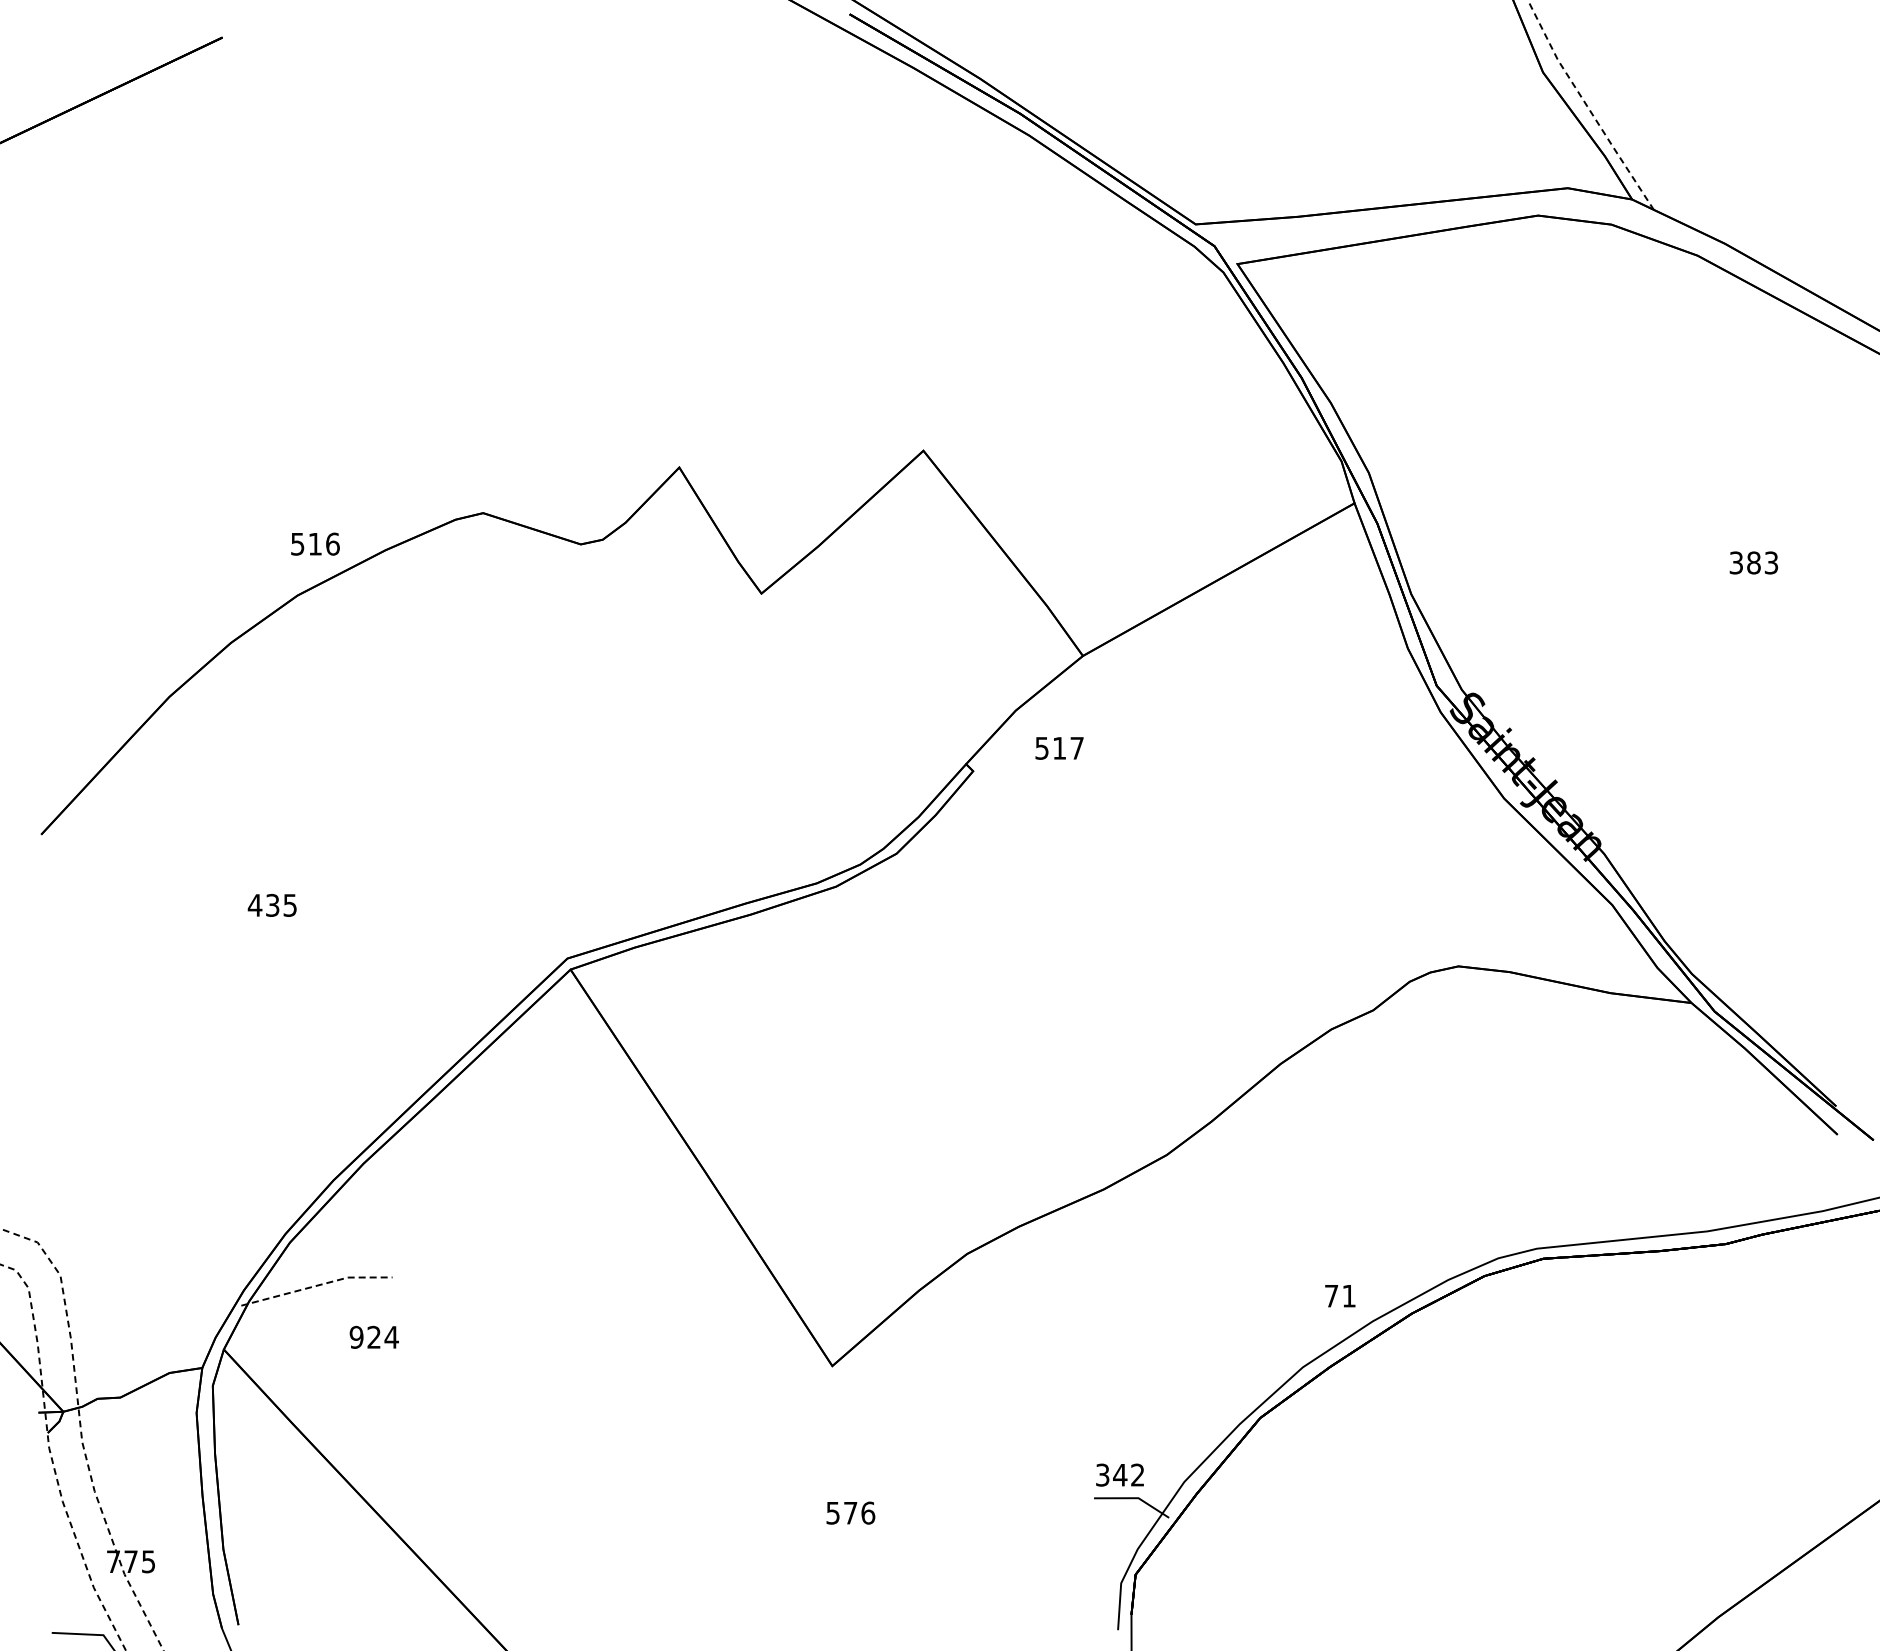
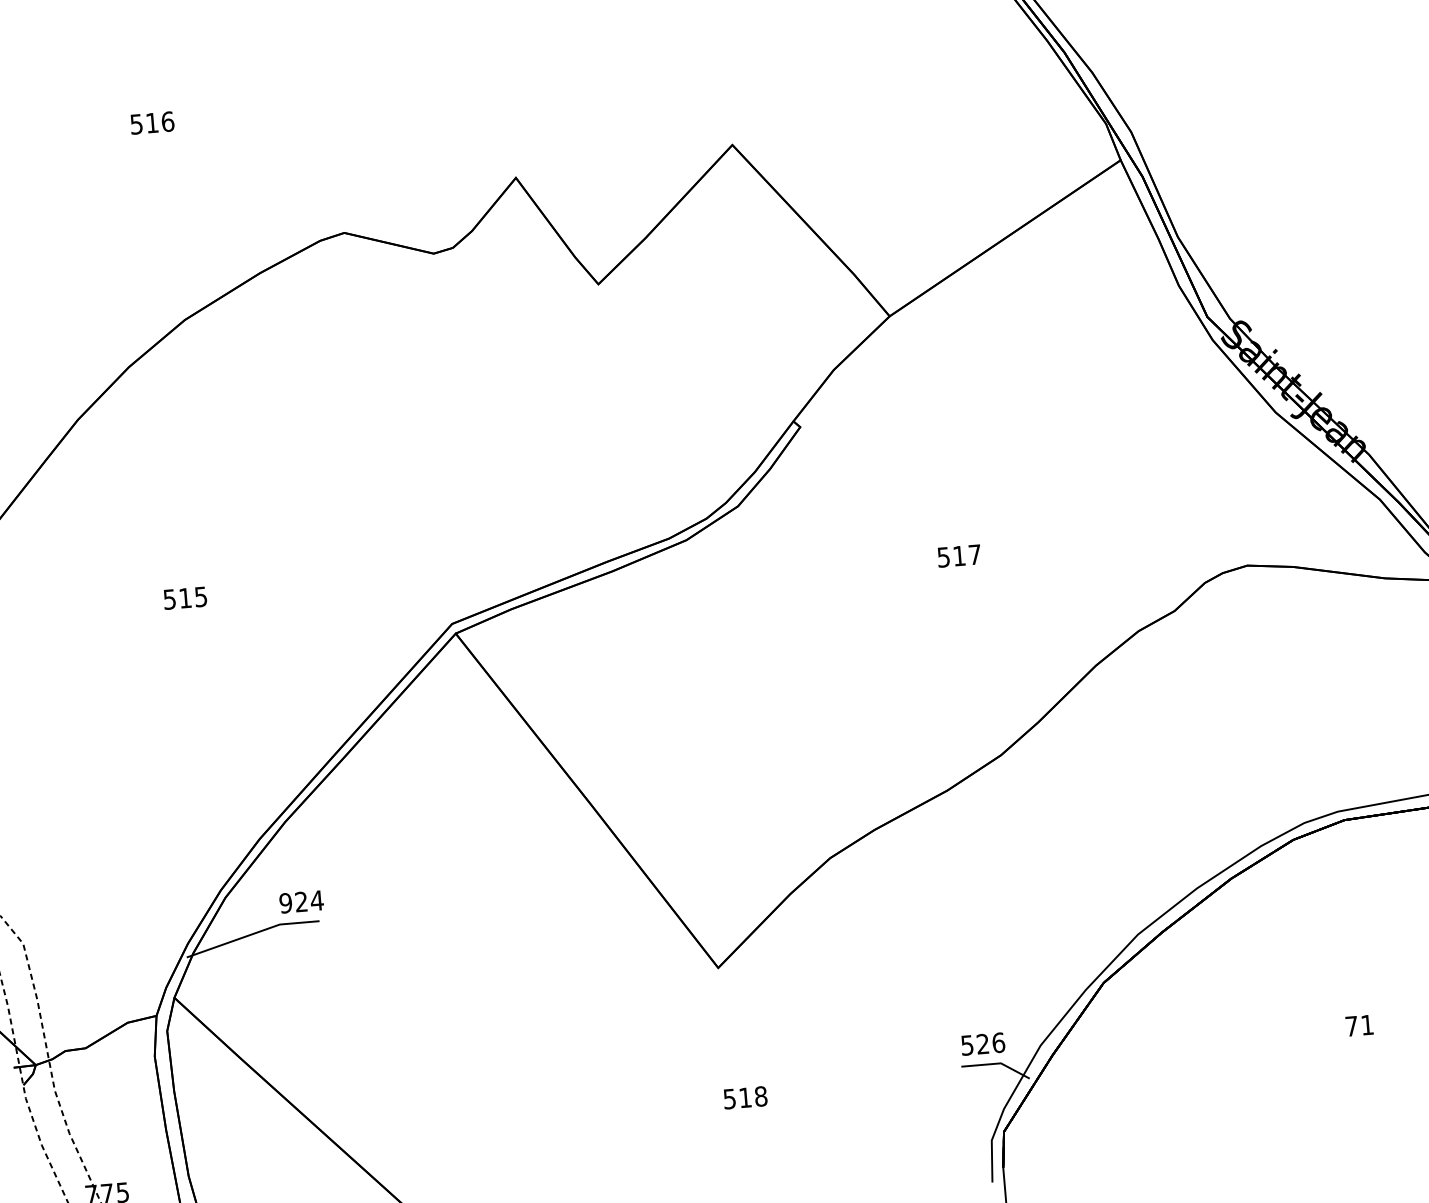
text: (315, 543) -> (152, 122), moved
text: (1059, 748) -> (959, 556), moved
text: (263, 904) -> (177, 598), 435 -> 515
line: (317, 1285) -> (253, 933), dashed -> solid
text: (1340, 1296) -> (1359, 1026), moved
text: (373, 1336) -> (300, 901), moved
text: (1120, 1474) -> (983, 1043), 342 -> 526
text: (859, 1512) -> (753, 1096), 576 -> 518

